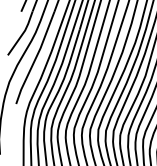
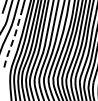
line: (36, 57) -> (13, 39), solid -> dashed

